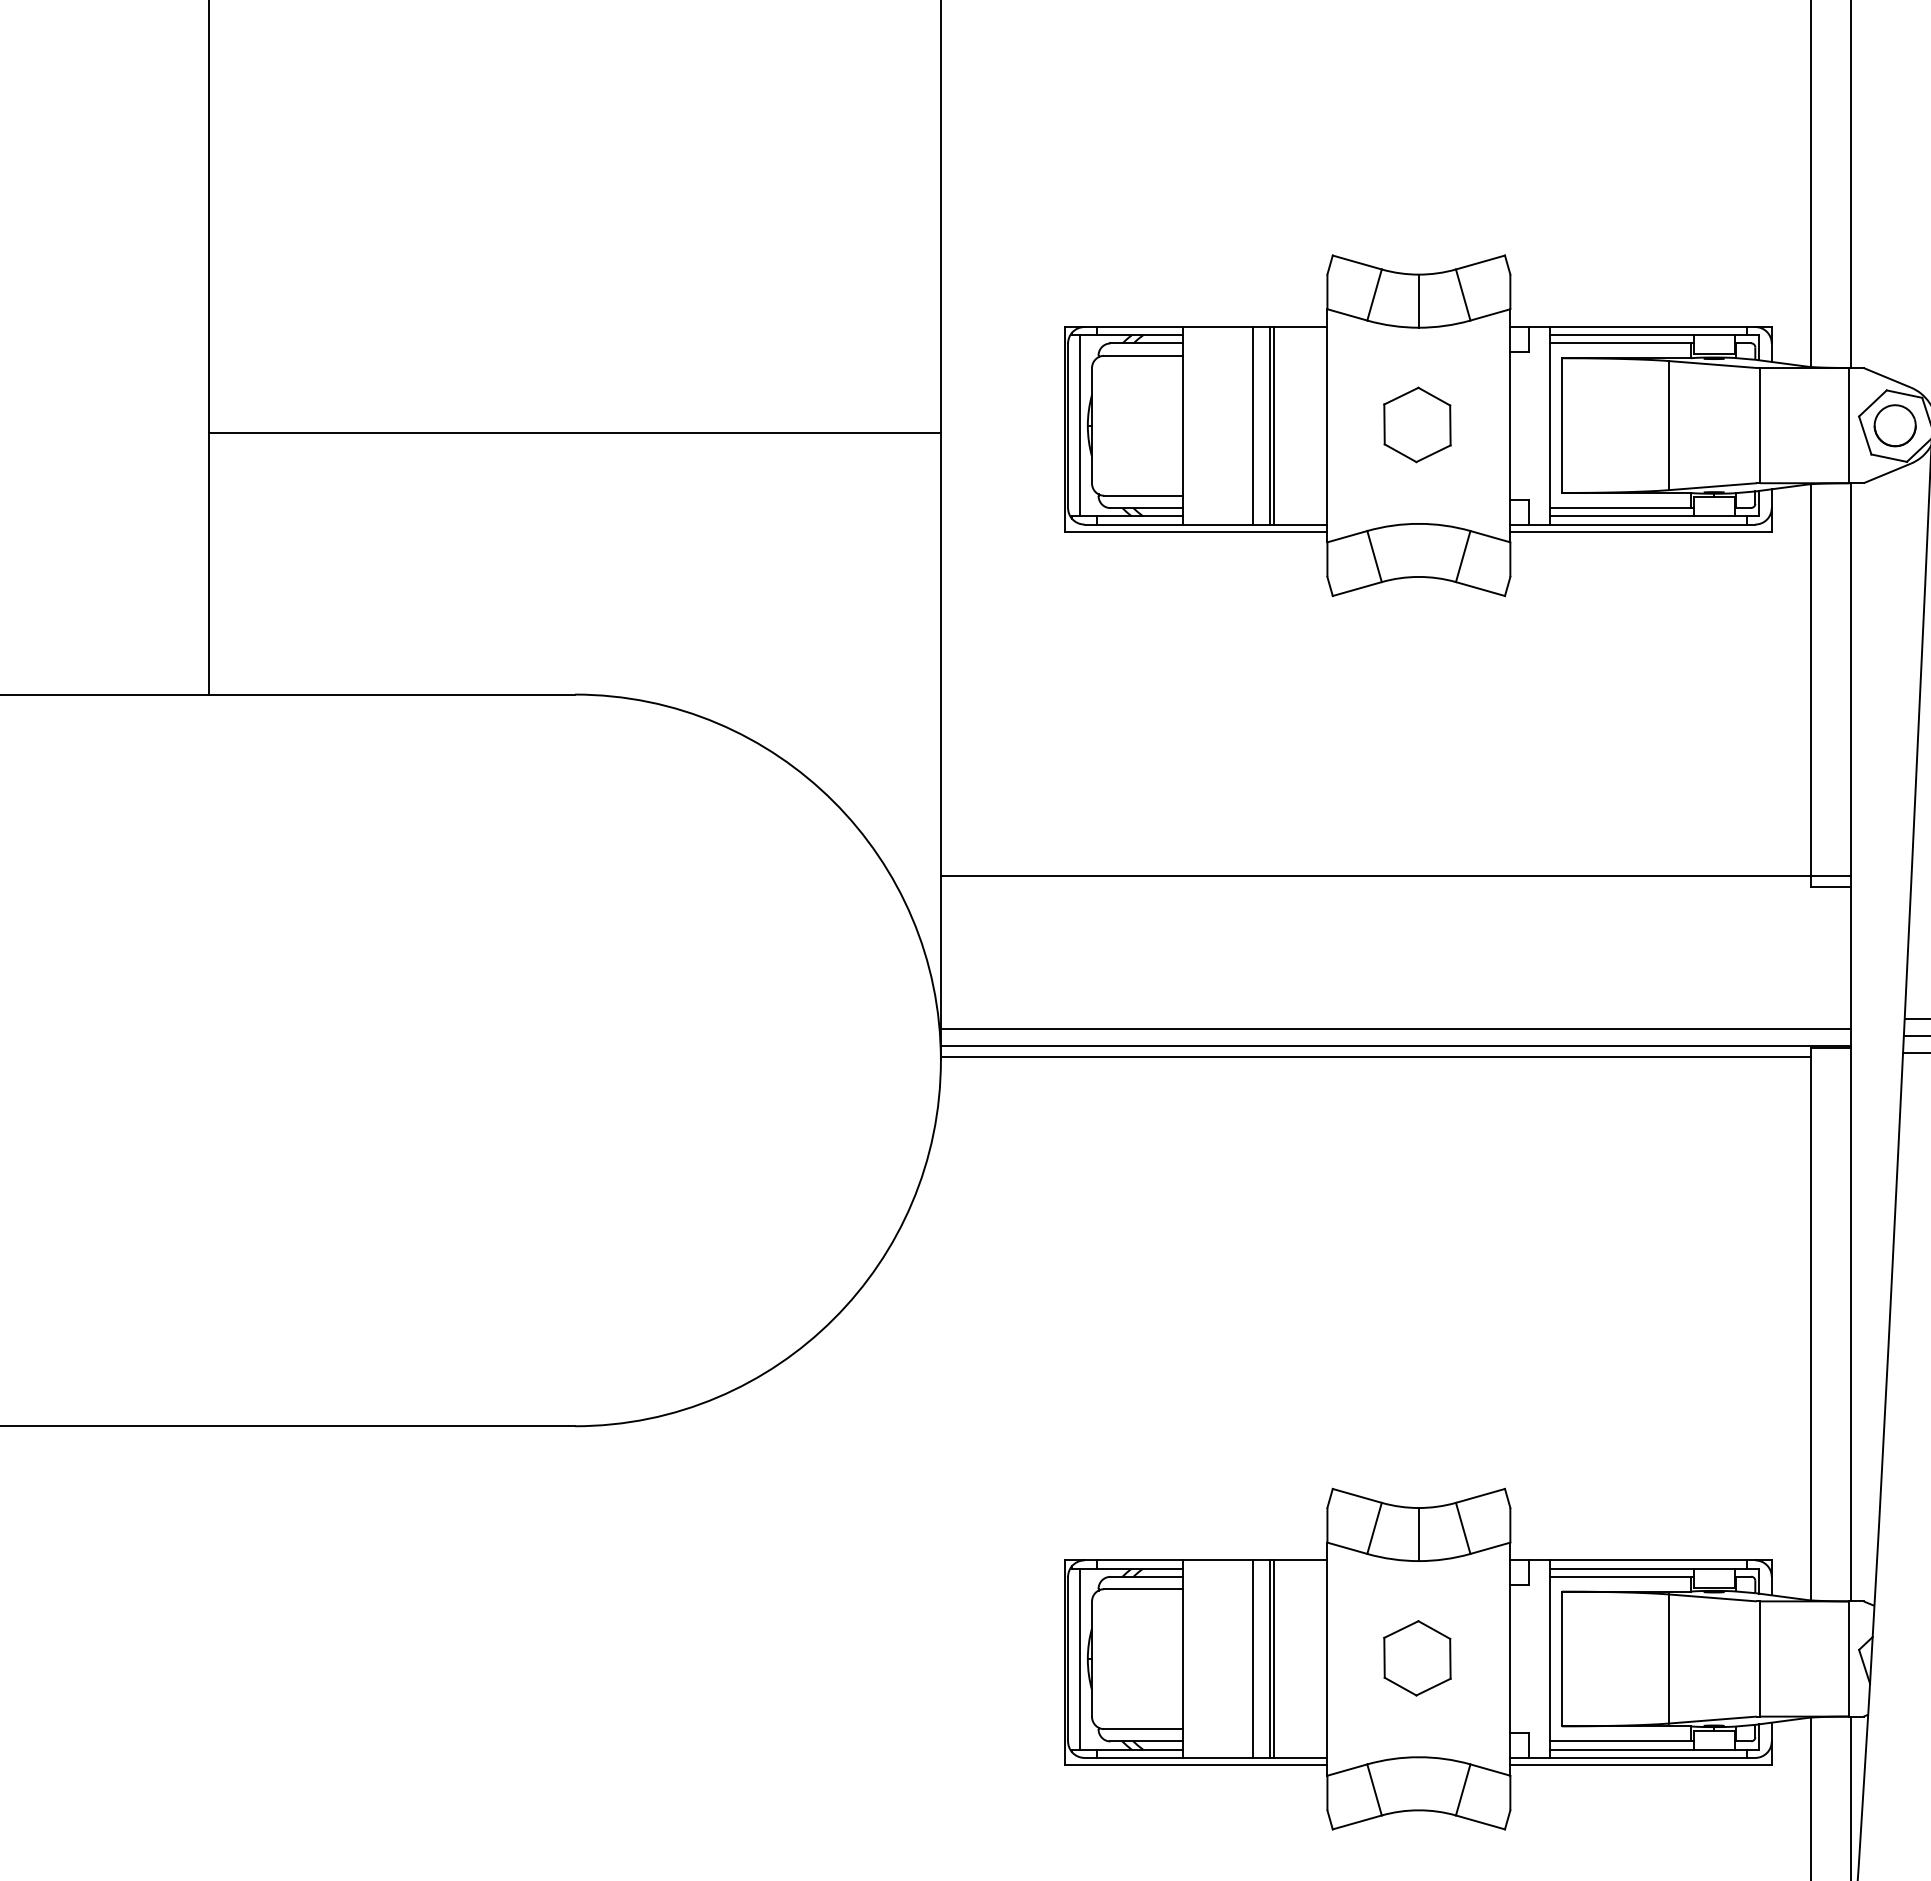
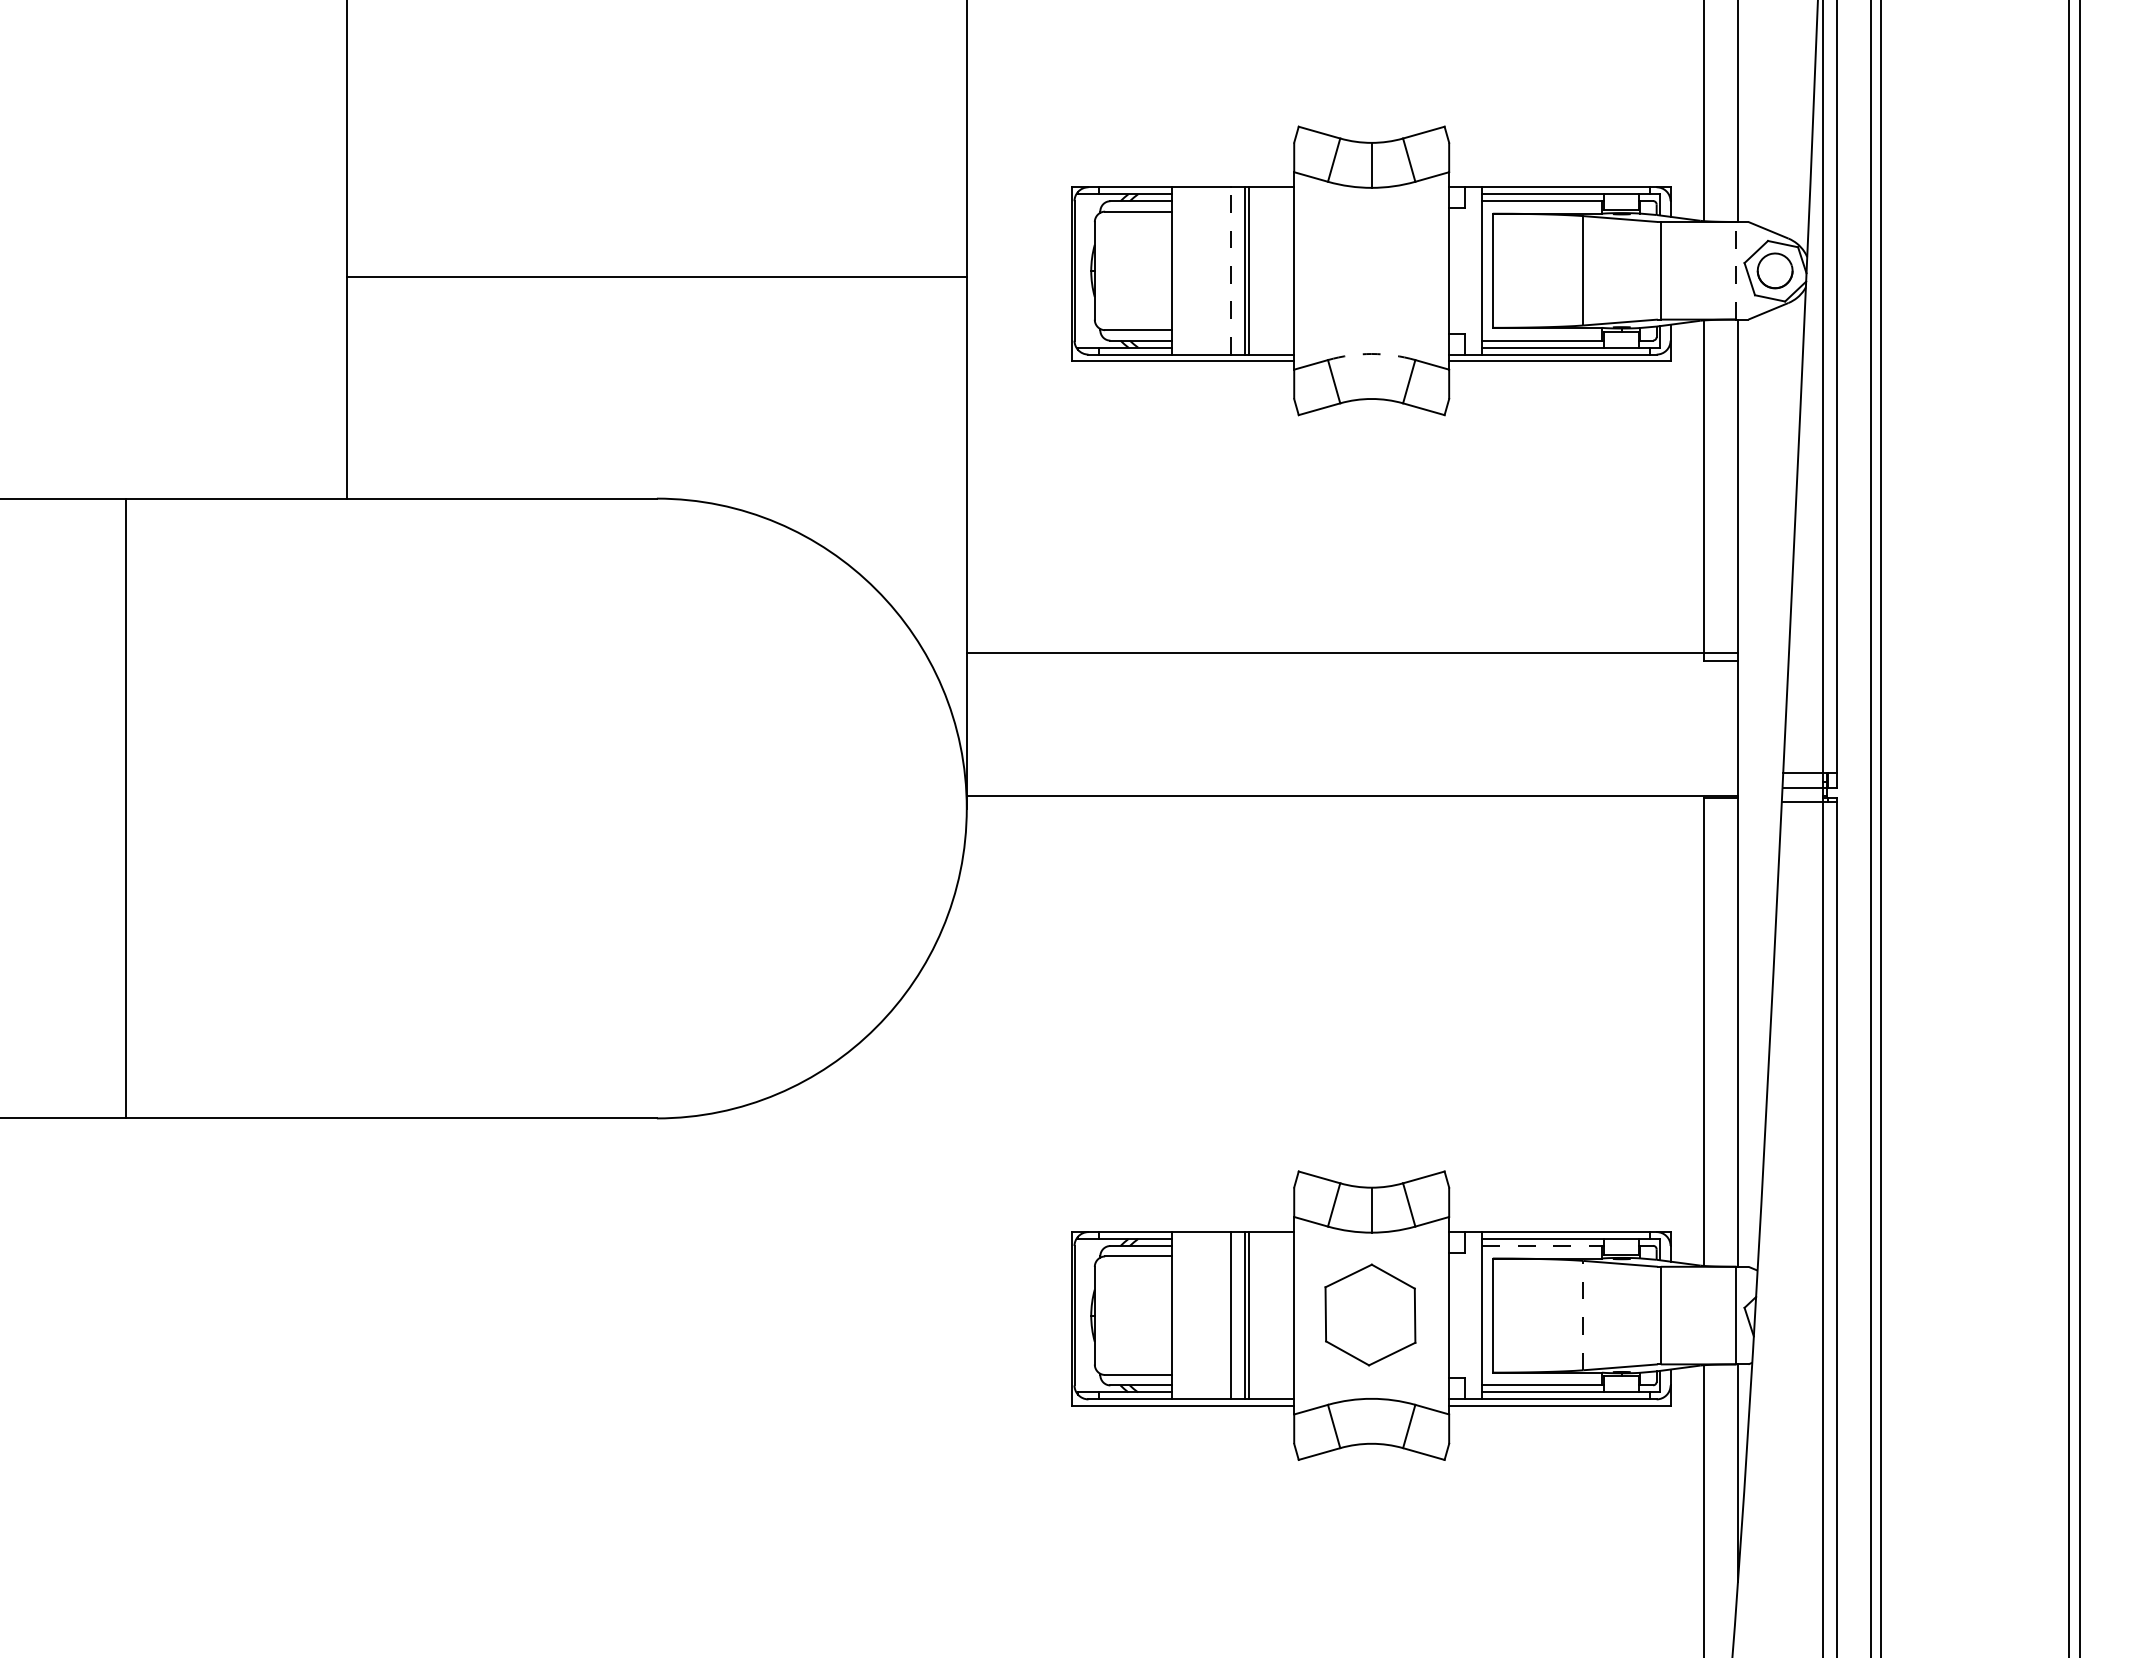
part: (1417, 424) -> (1370, 269), removed
line: (1079, 425) -> (1084, 270), removed
line: (1253, 425) -> (1231, 270), solid -> dashed
line: (1849, 425) -> (1736, 270), solid -> dashed
arc: (1418, 524) -> (1371, 354), solid -> dashed
line: (1396, 1029) -> (1352, 782), removed
line: (1376, 1056) -> (1335, 805), removed
line: (1620, 1576) -> (1542, 1245), solid -> dashed
part: (1417, 1657) -> (1370, 1314), size x1.6
line: (1079, 1658) -> (1084, 1315), removed
line: (1668, 1658) -> (1583, 1315), solid -> dashed

